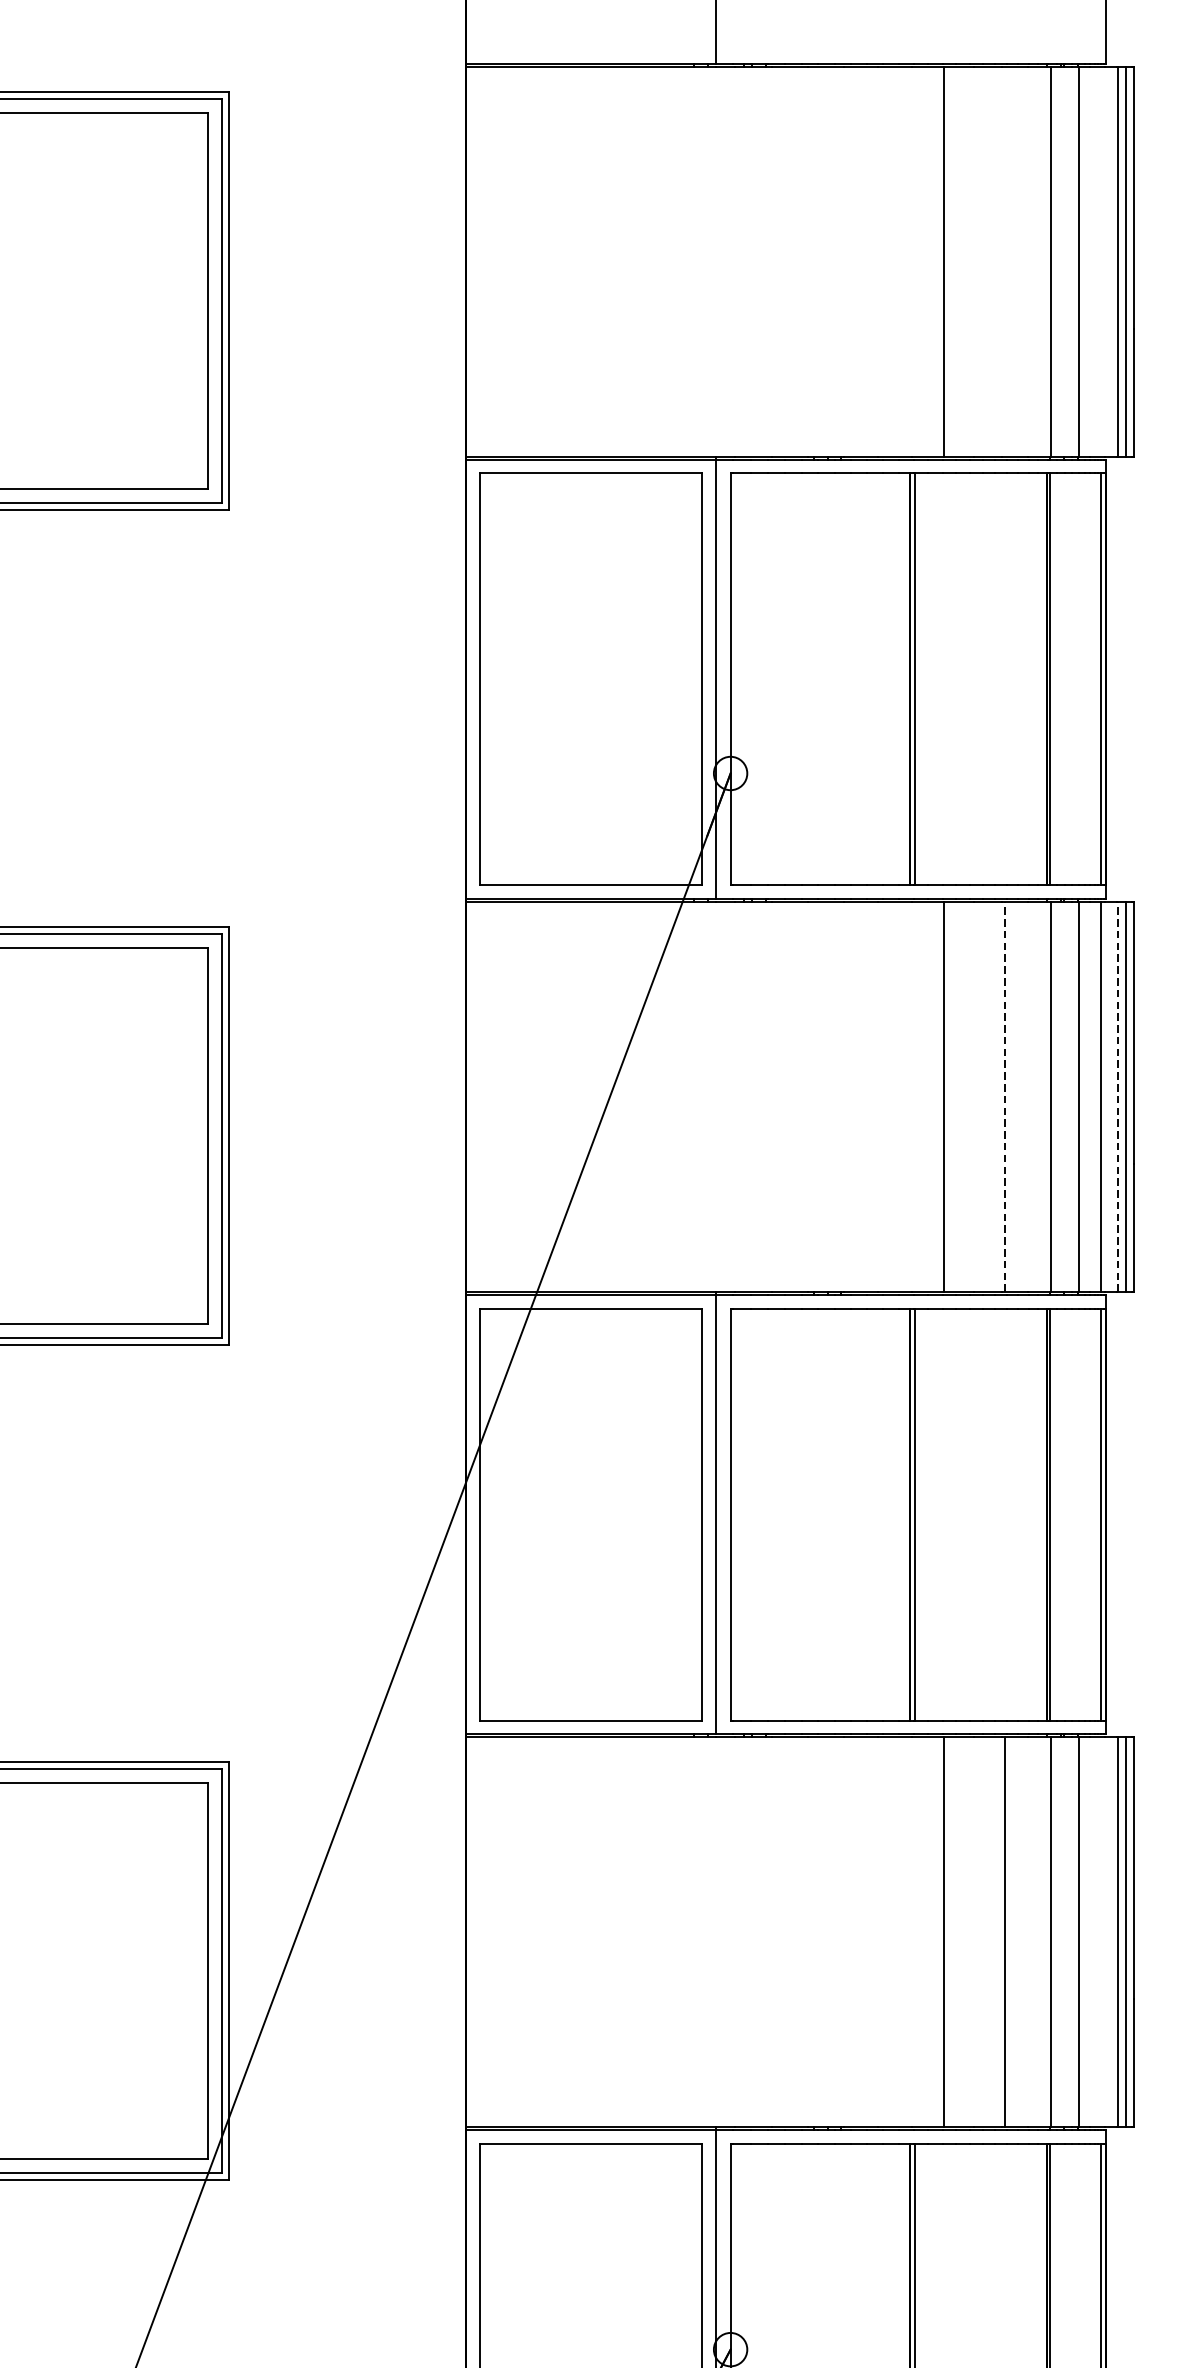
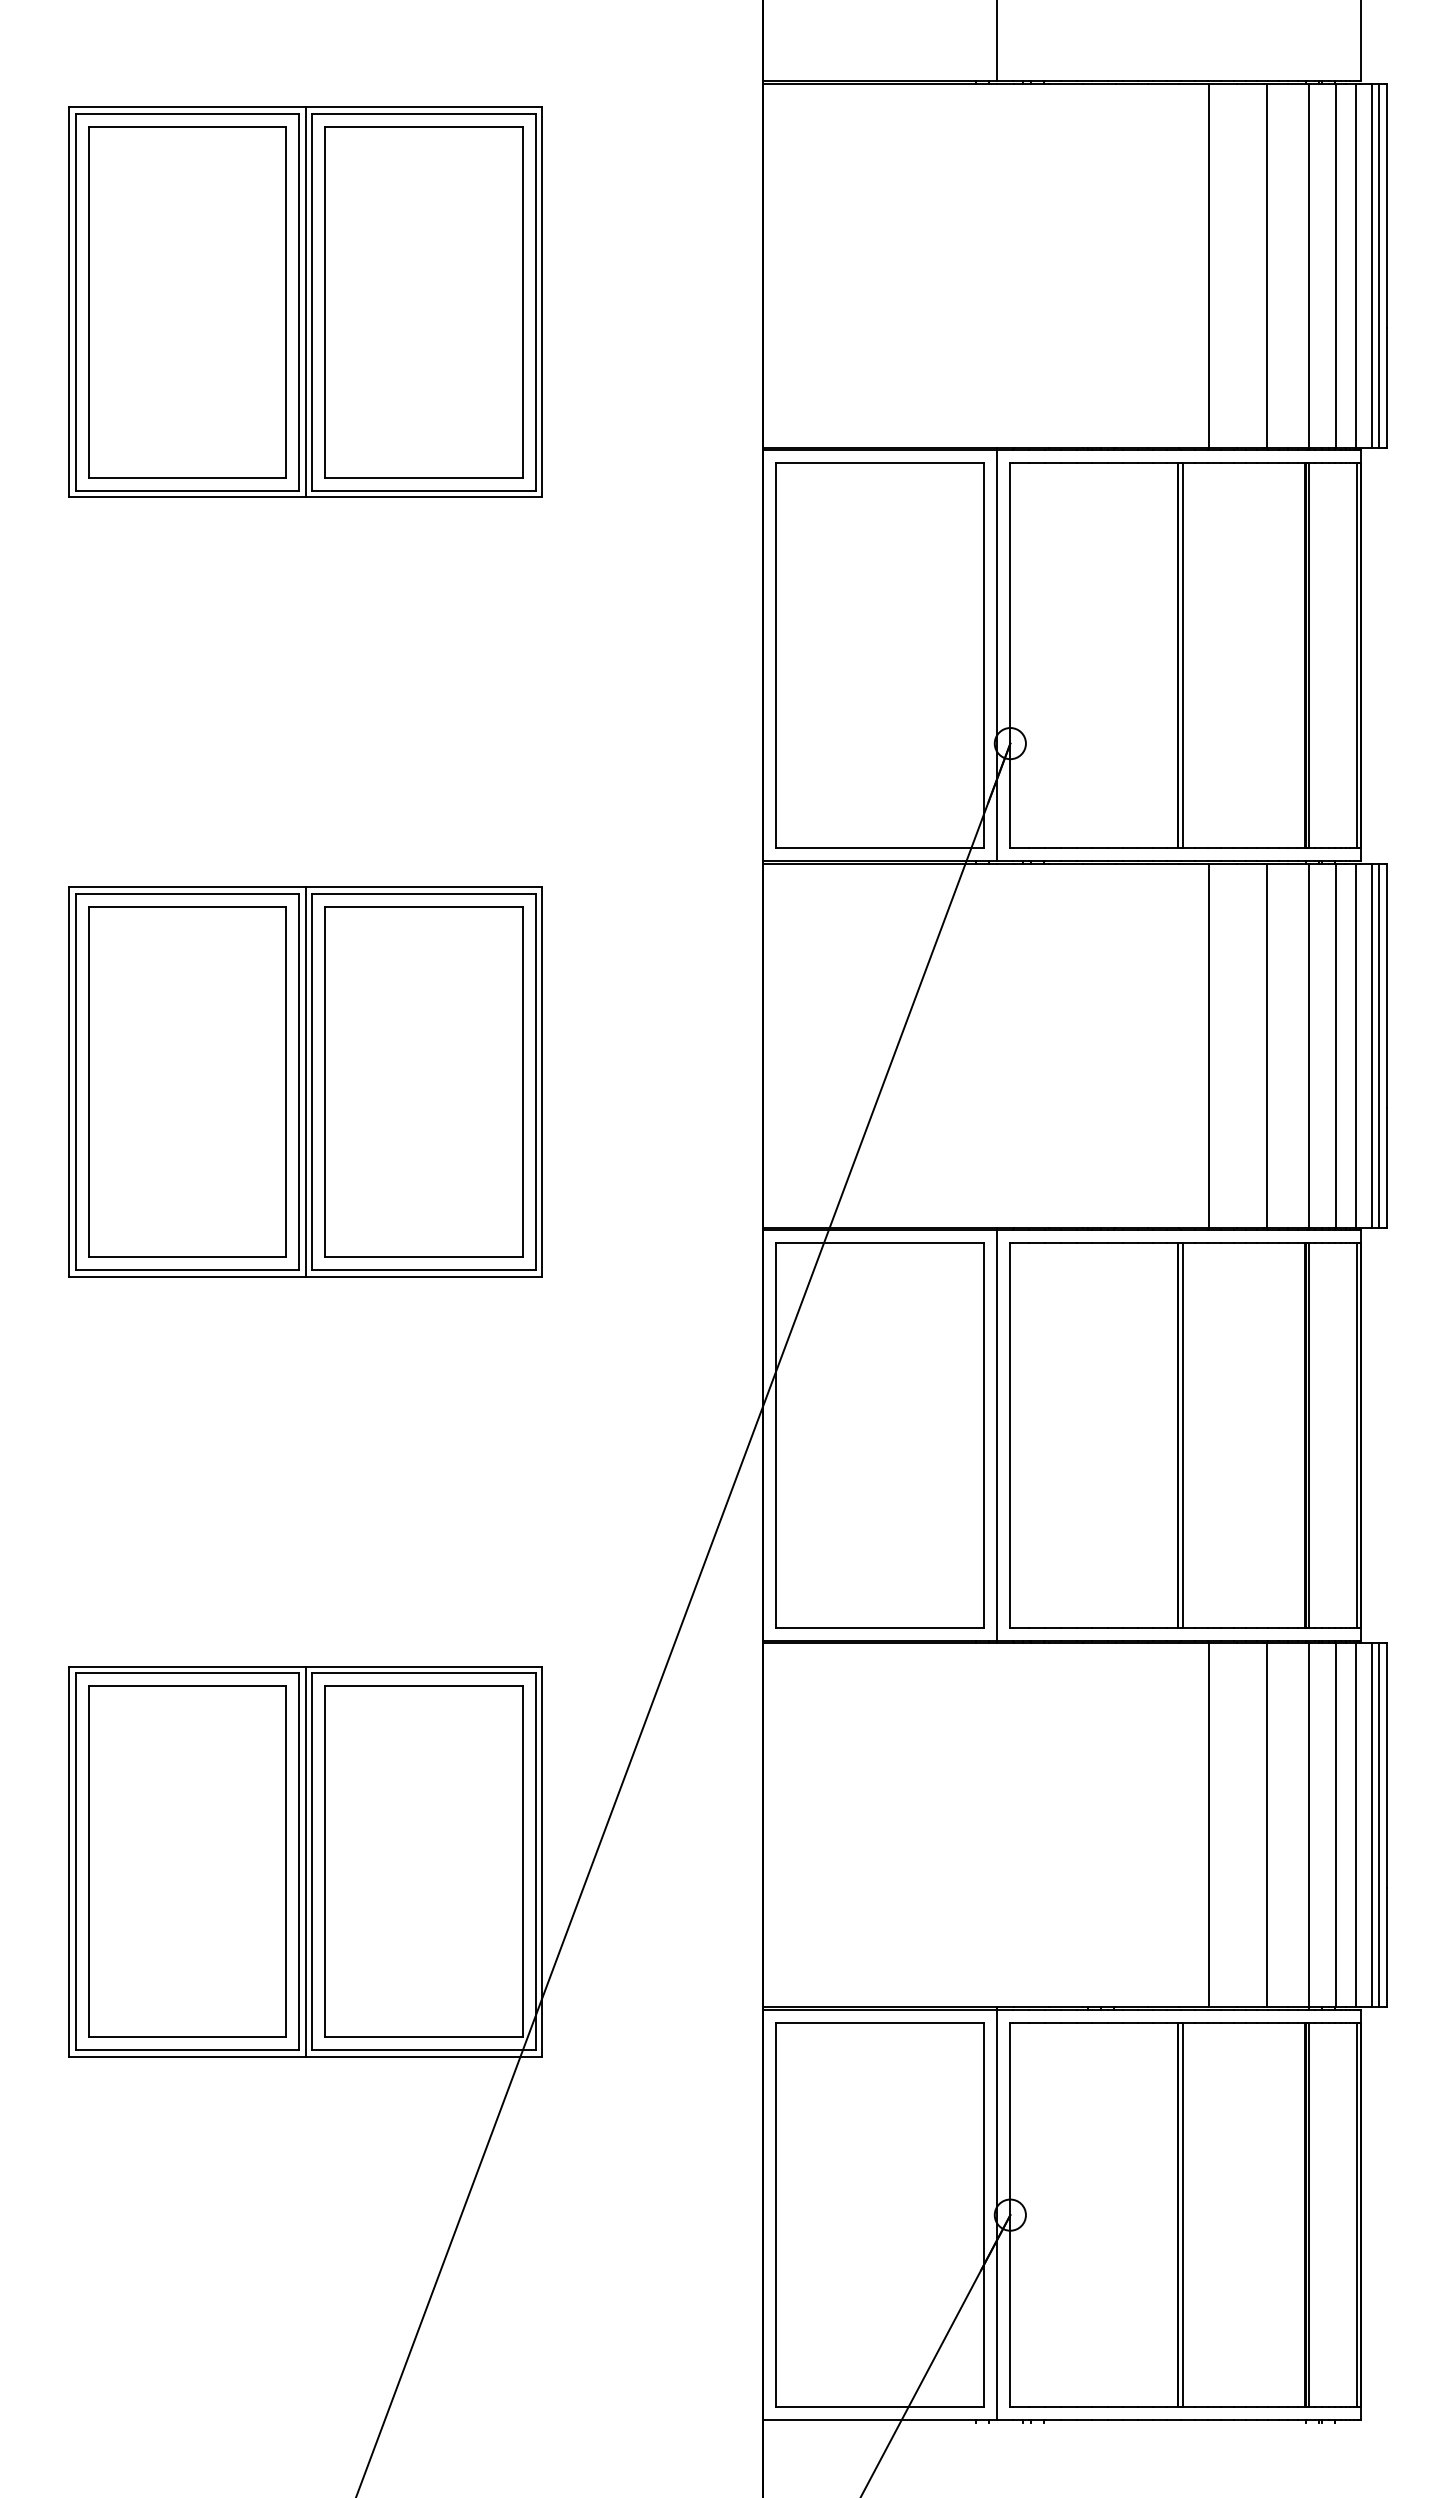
line: (1004, 261) -> (1266, 265), added
line: (1101, 261) -> (1356, 265), added
line: (1004, 1096) -> (1266, 1045), dashed -> solid
line: (1118, 1096) -> (1372, 1045), dashed -> solid
line: (1101, 1932) -> (1356, 1825), added

